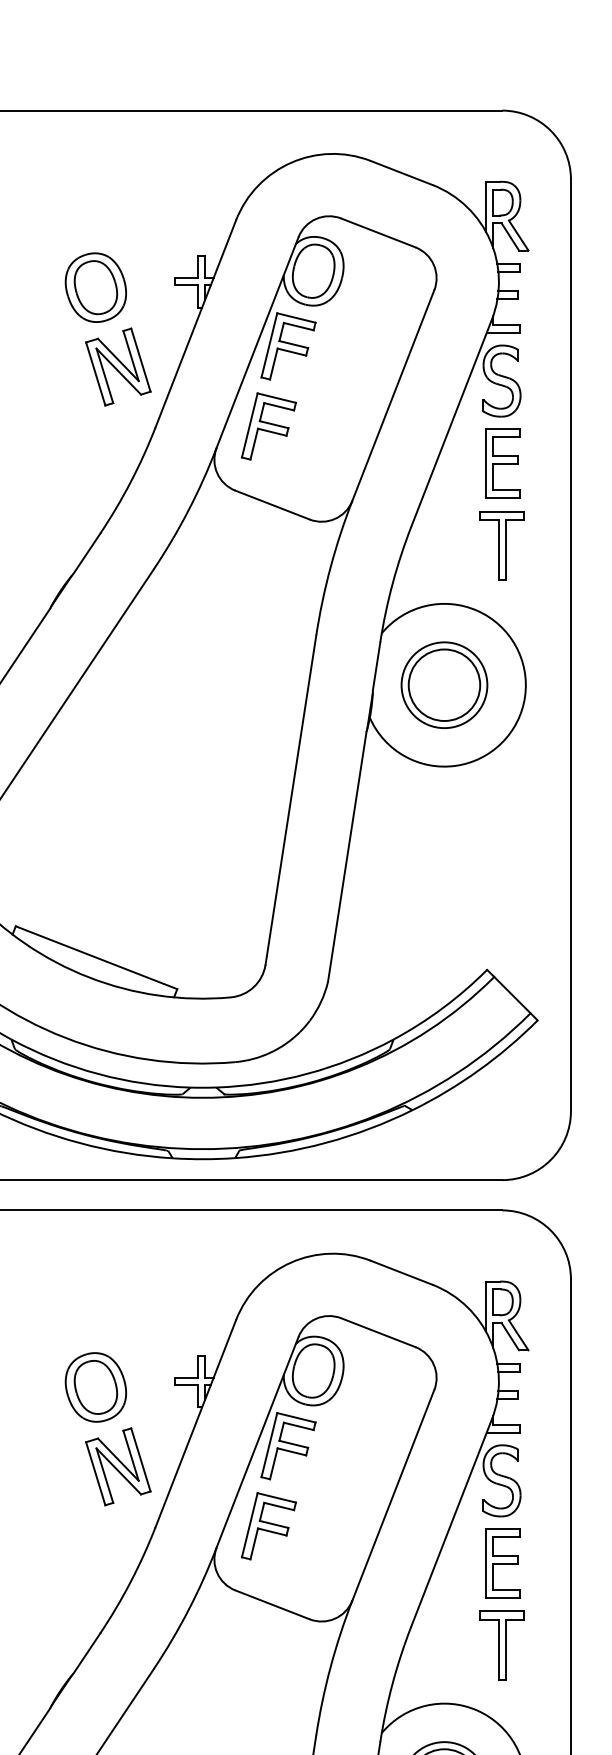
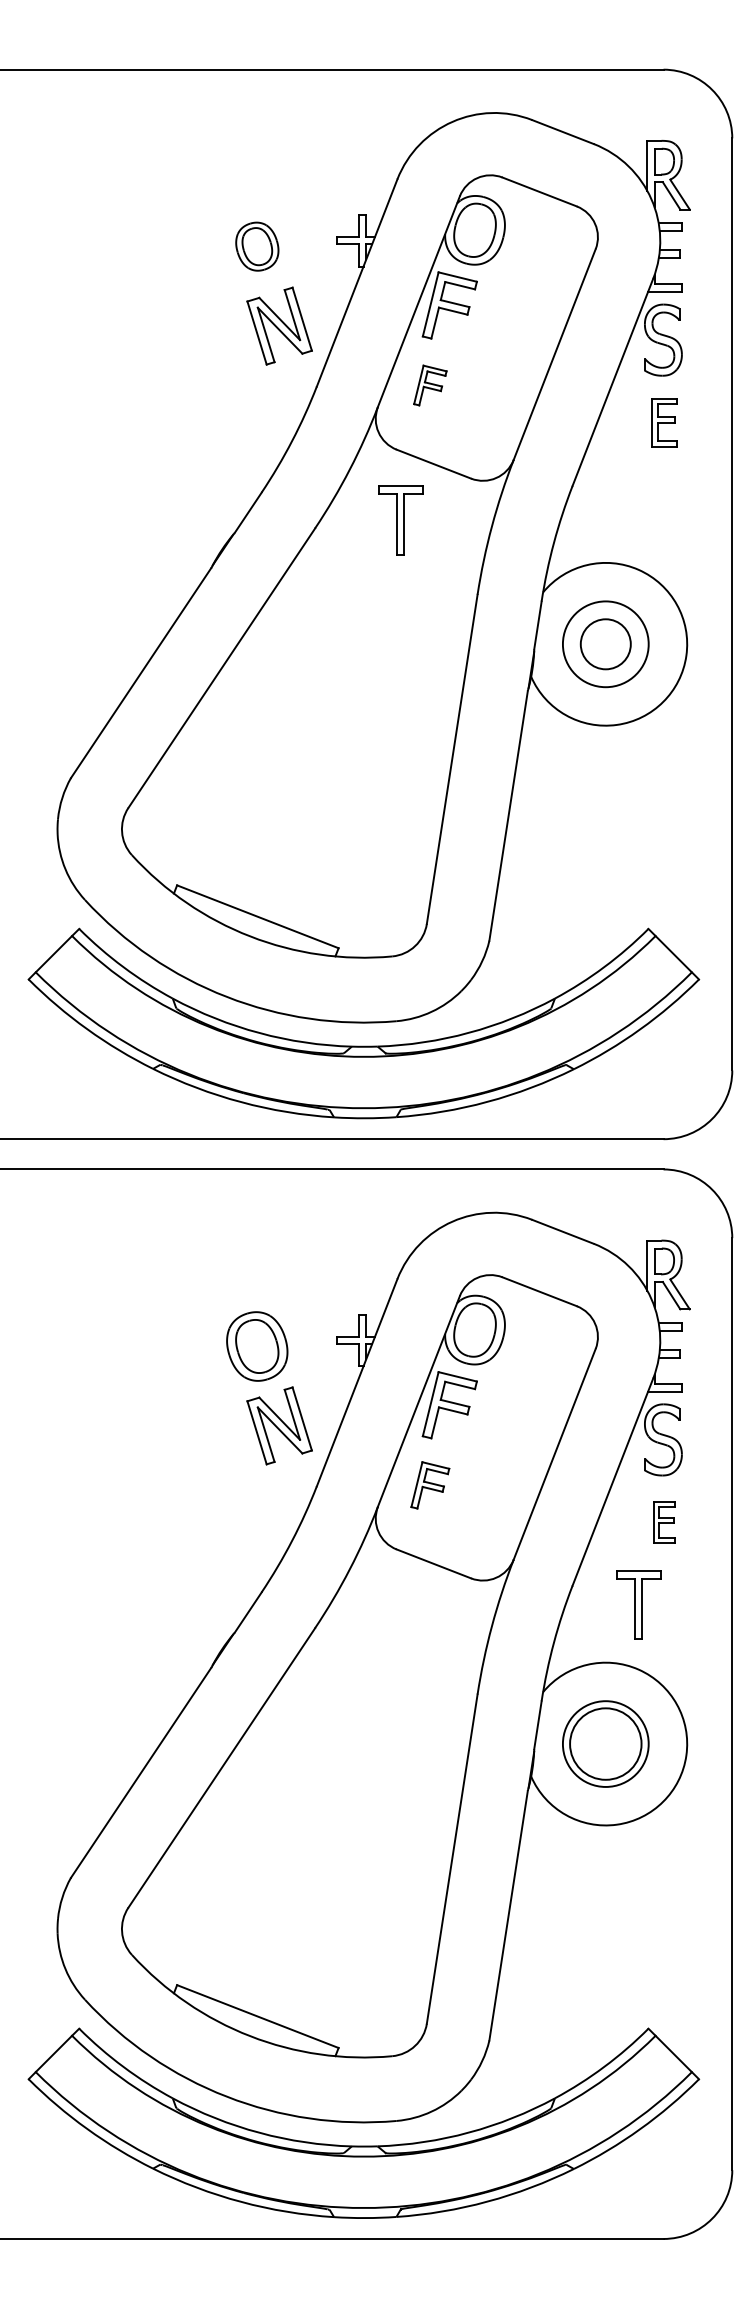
part: (96, 287) -> (257, 246), size x0.7
part: (269, 426) -> (430, 385), size x0.6
part: (503, 463) -> (664, 422), size x0.7
part: (502, 546) -> (400, 520), moved
circle: (444, 685) -> (605, 644), size x0.7
part: (269, 1526) -> (430, 1485), size x0.7
part: (503, 1563) -> (664, 1522), size x0.6
part: (502, 1645) -> (638, 1604), moved

